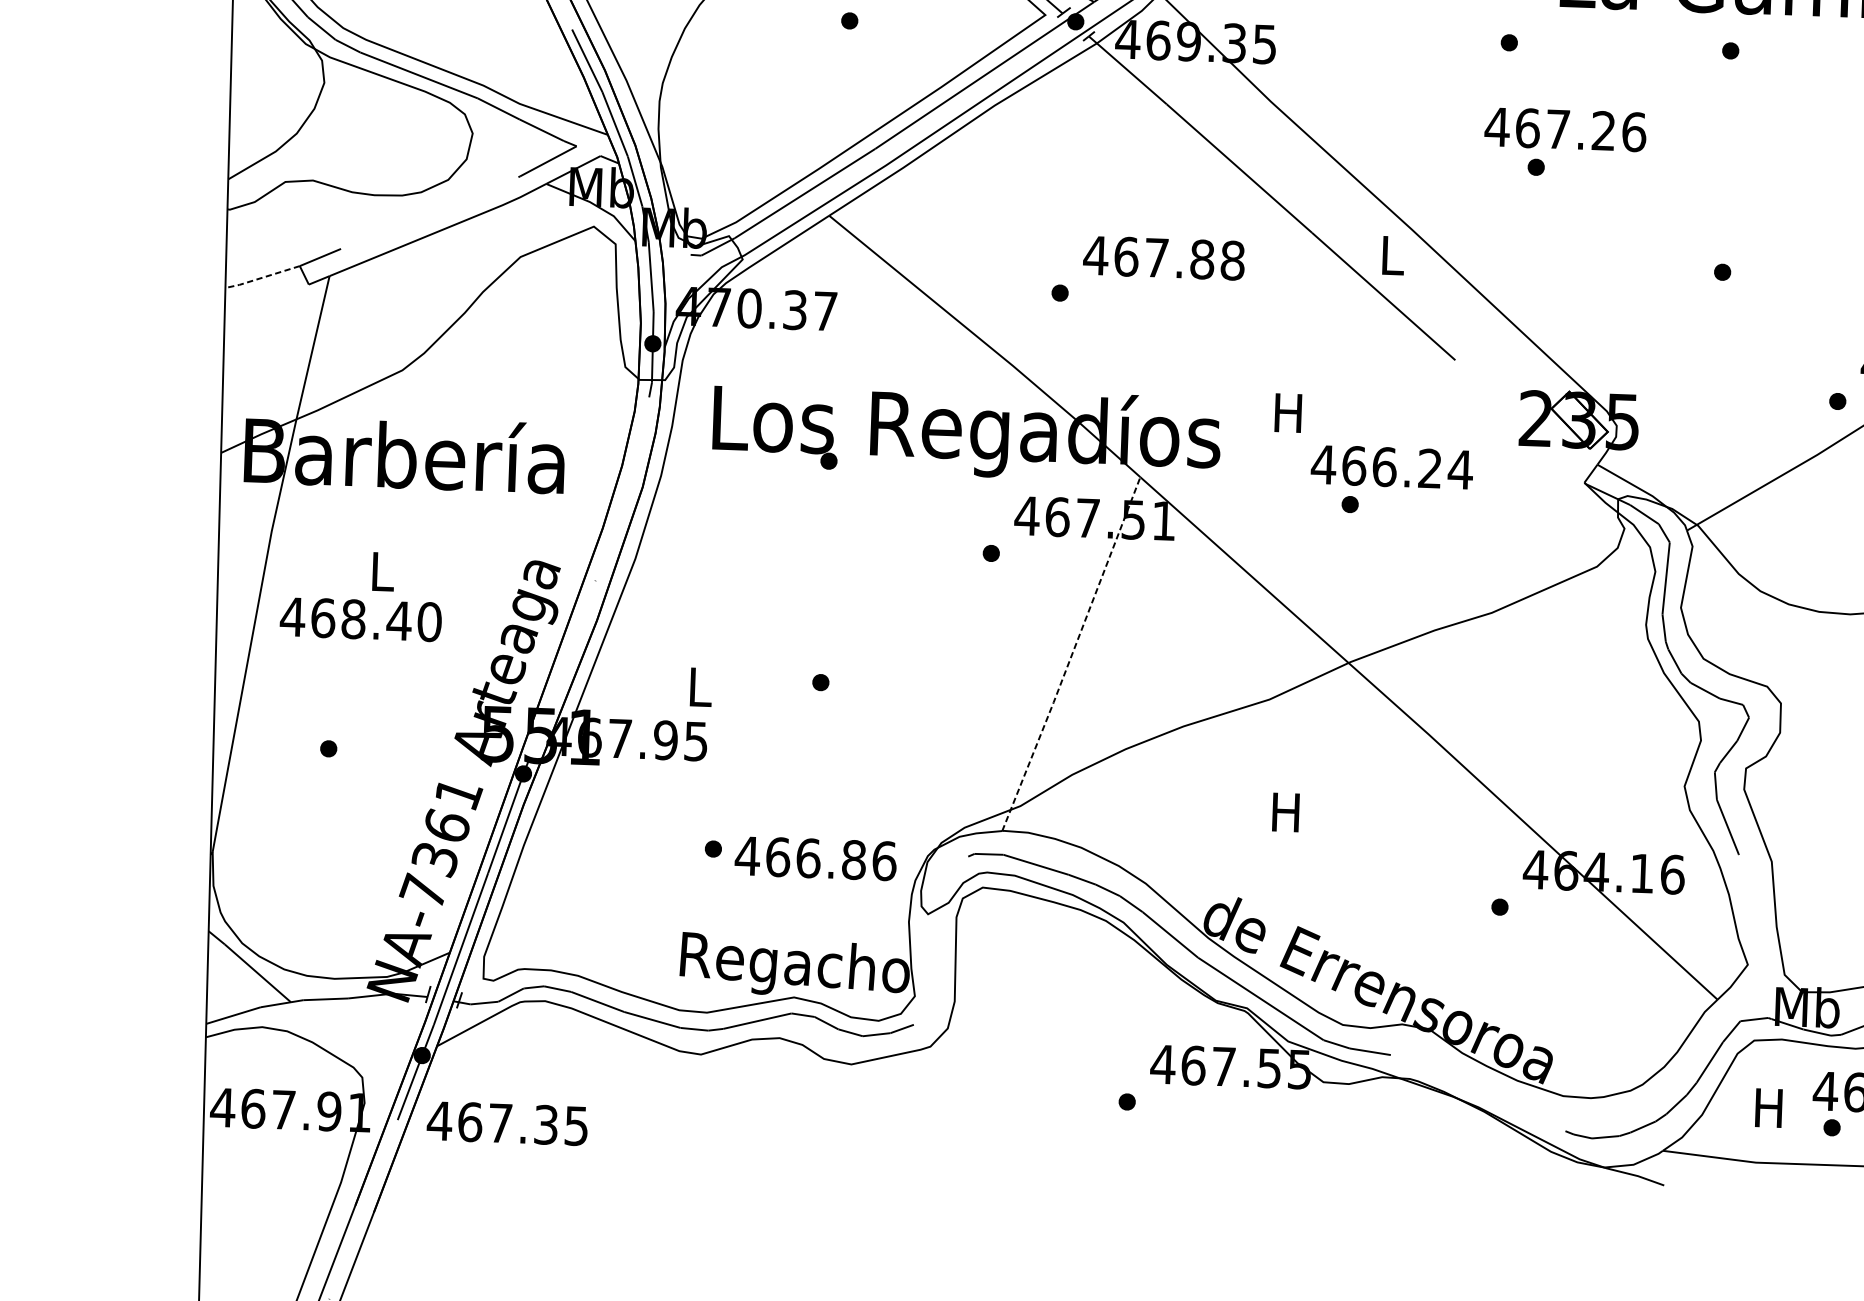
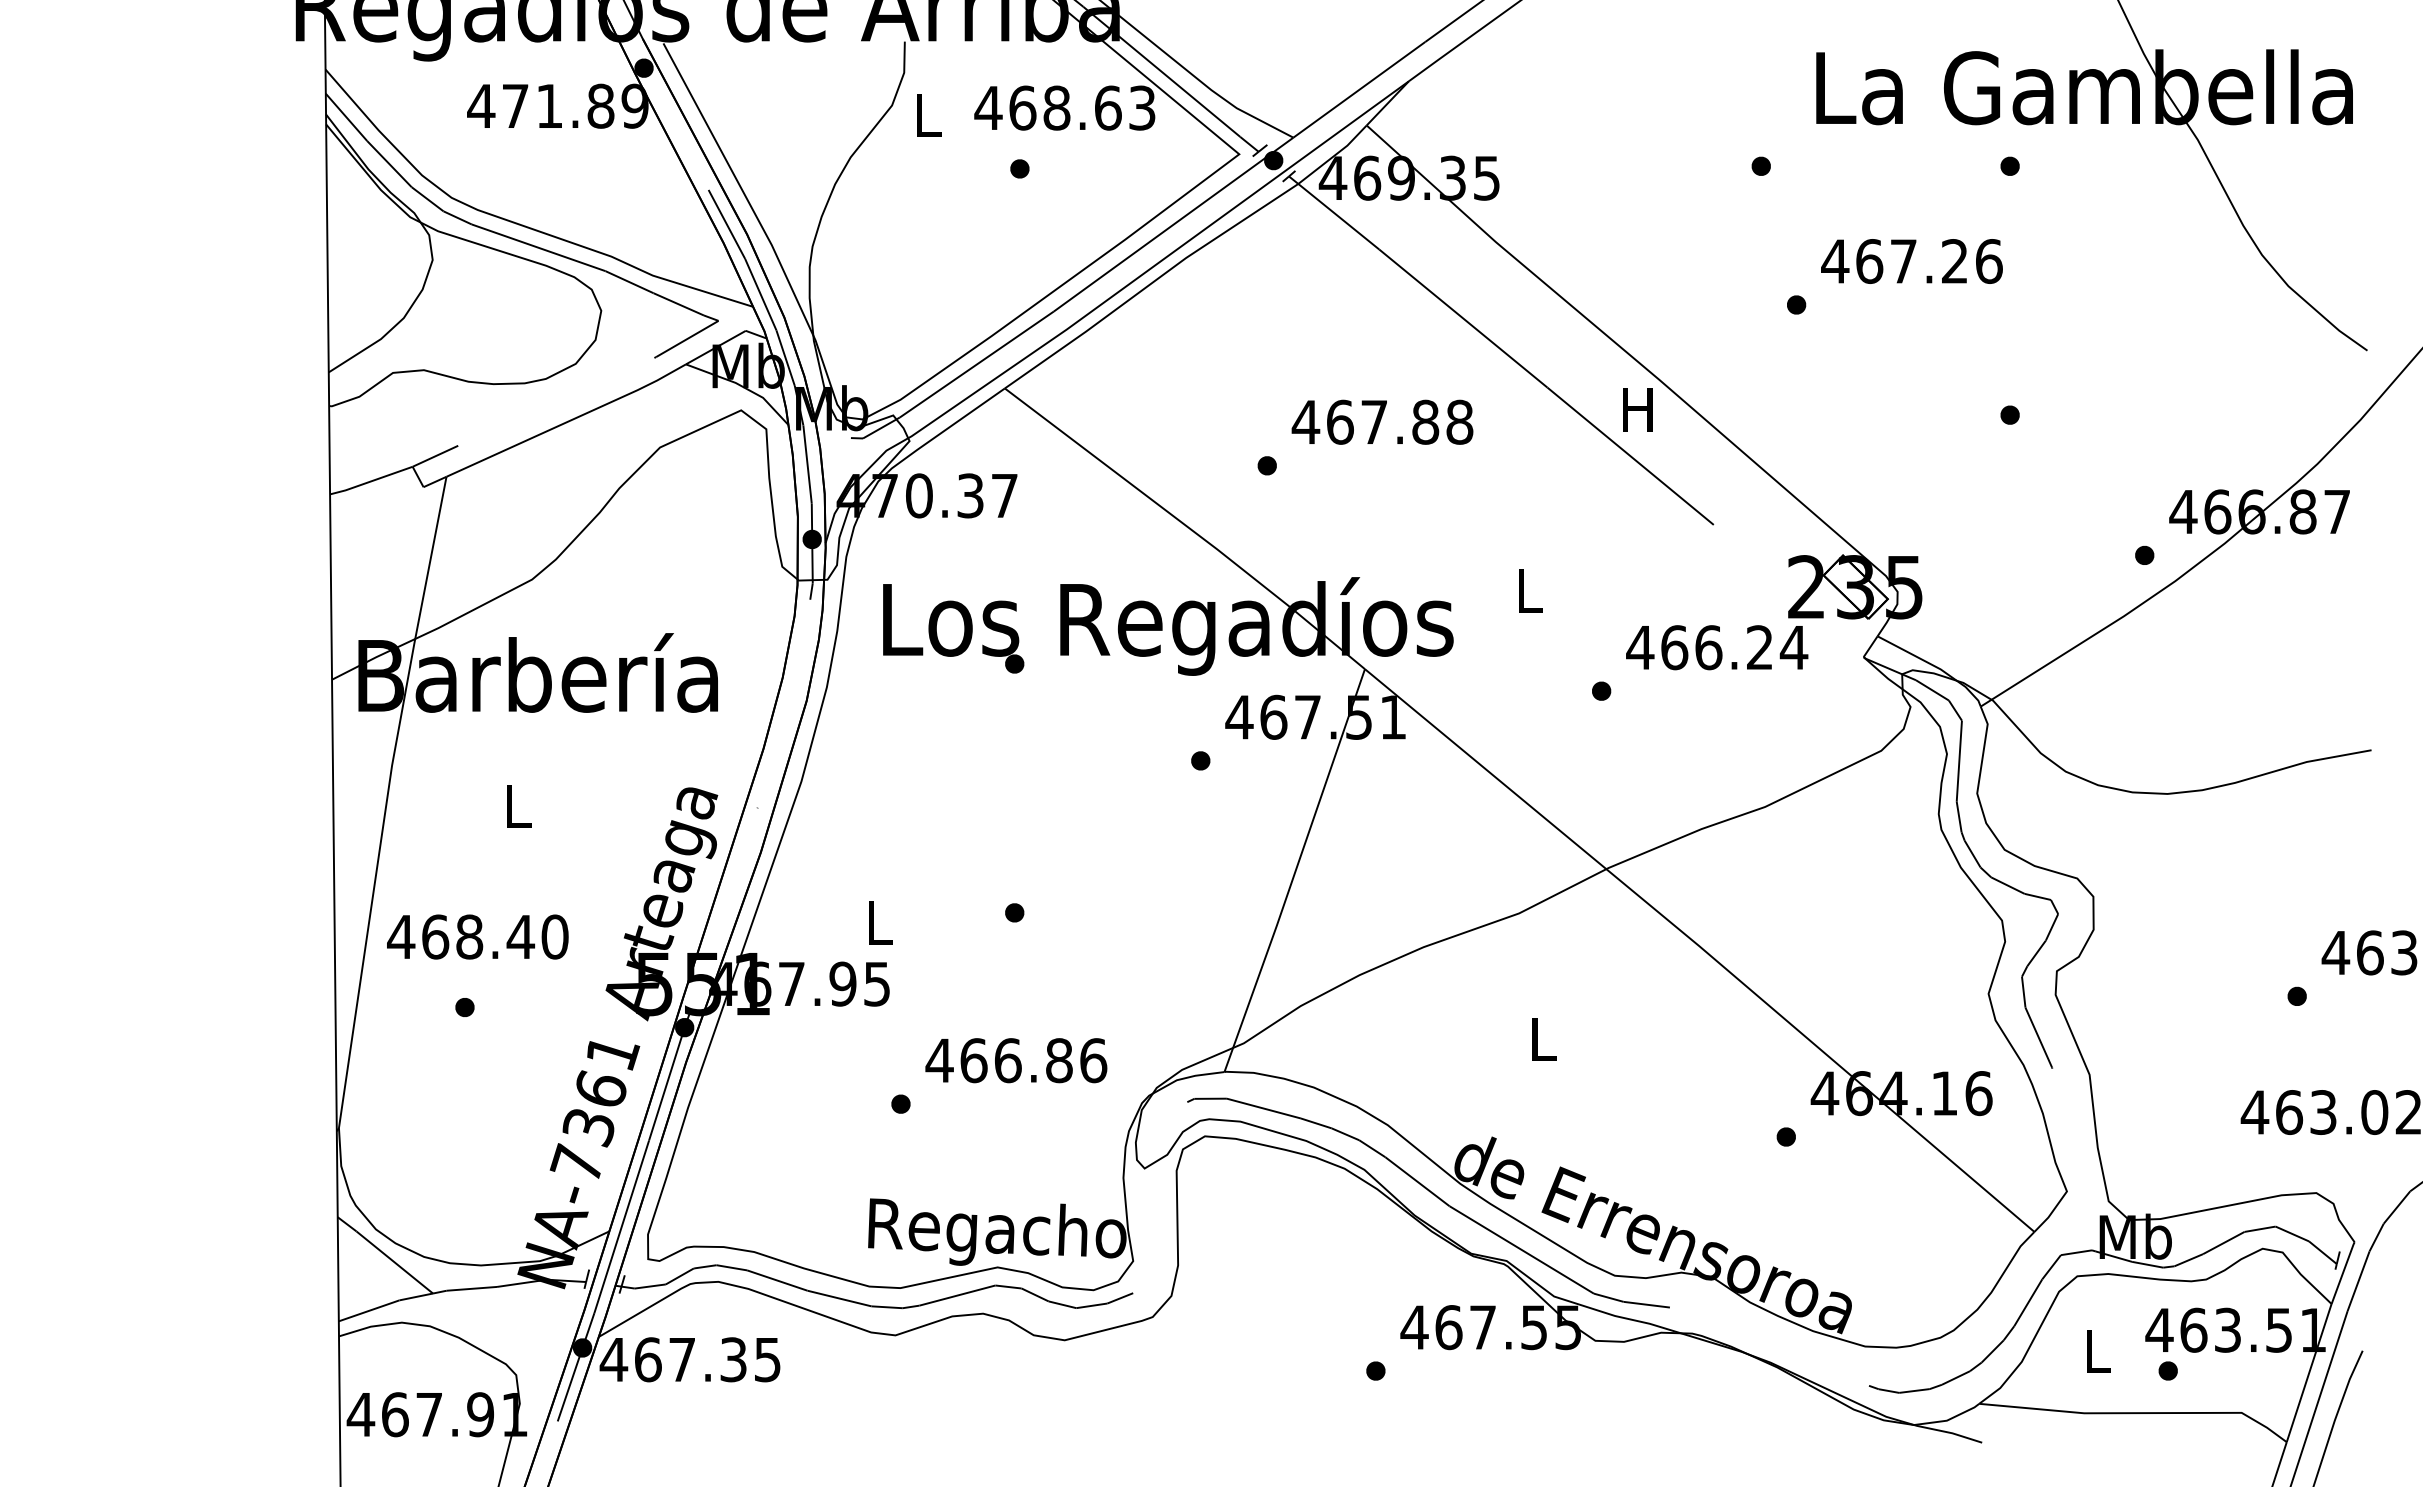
text: (1565, 129) -> (1911, 261), moved
text: (1391, 255) -> (1637, 409), L -> H
line: (261, 277) -> (370, 481), dashed -> solid
text: (1287, 412) -> (1527, 590), H -> L
text: (1392, 467) -> (1717, 647), moved
text: (360, 619) -> (477, 936), moved
line: (1072, 654) -> (1295, 870), dashed -> solid
text: (1285, 812) -> (1541, 1039), H -> L
text: (815, 858) -> (1016, 1060), moved
text: (1768, 1108) -> (2096, 1351), H -> L
text: (506, 1123) -> (689, 1359), moved

